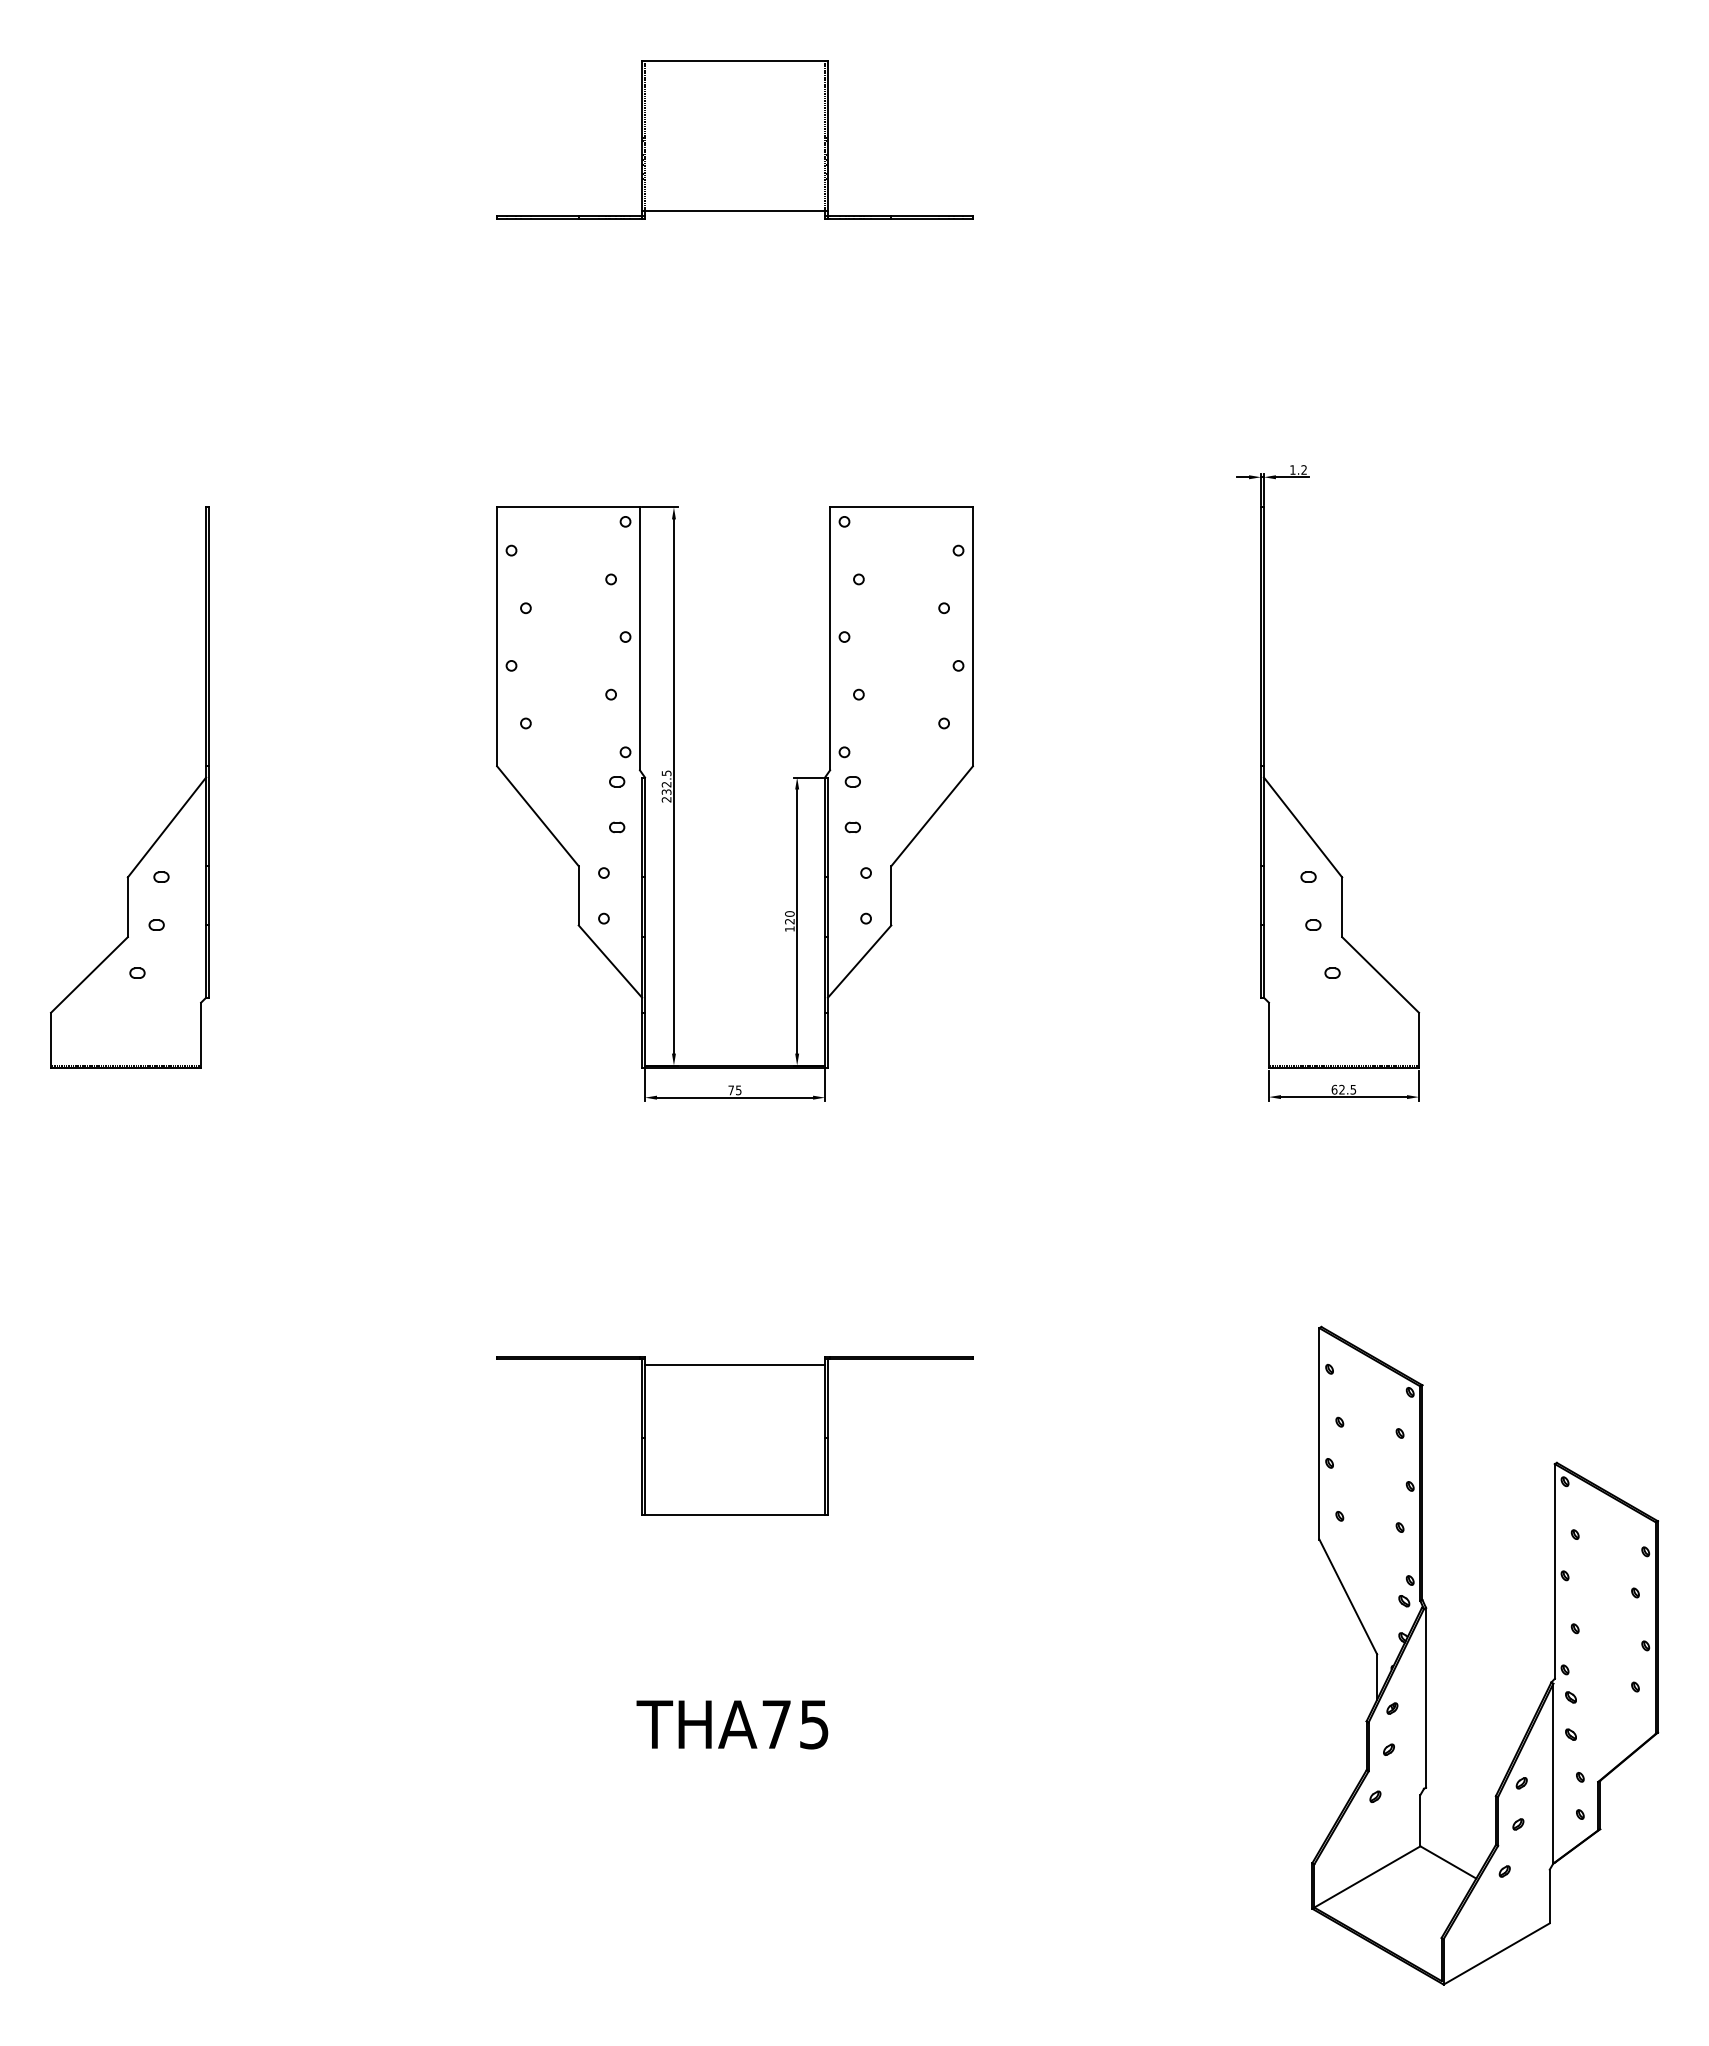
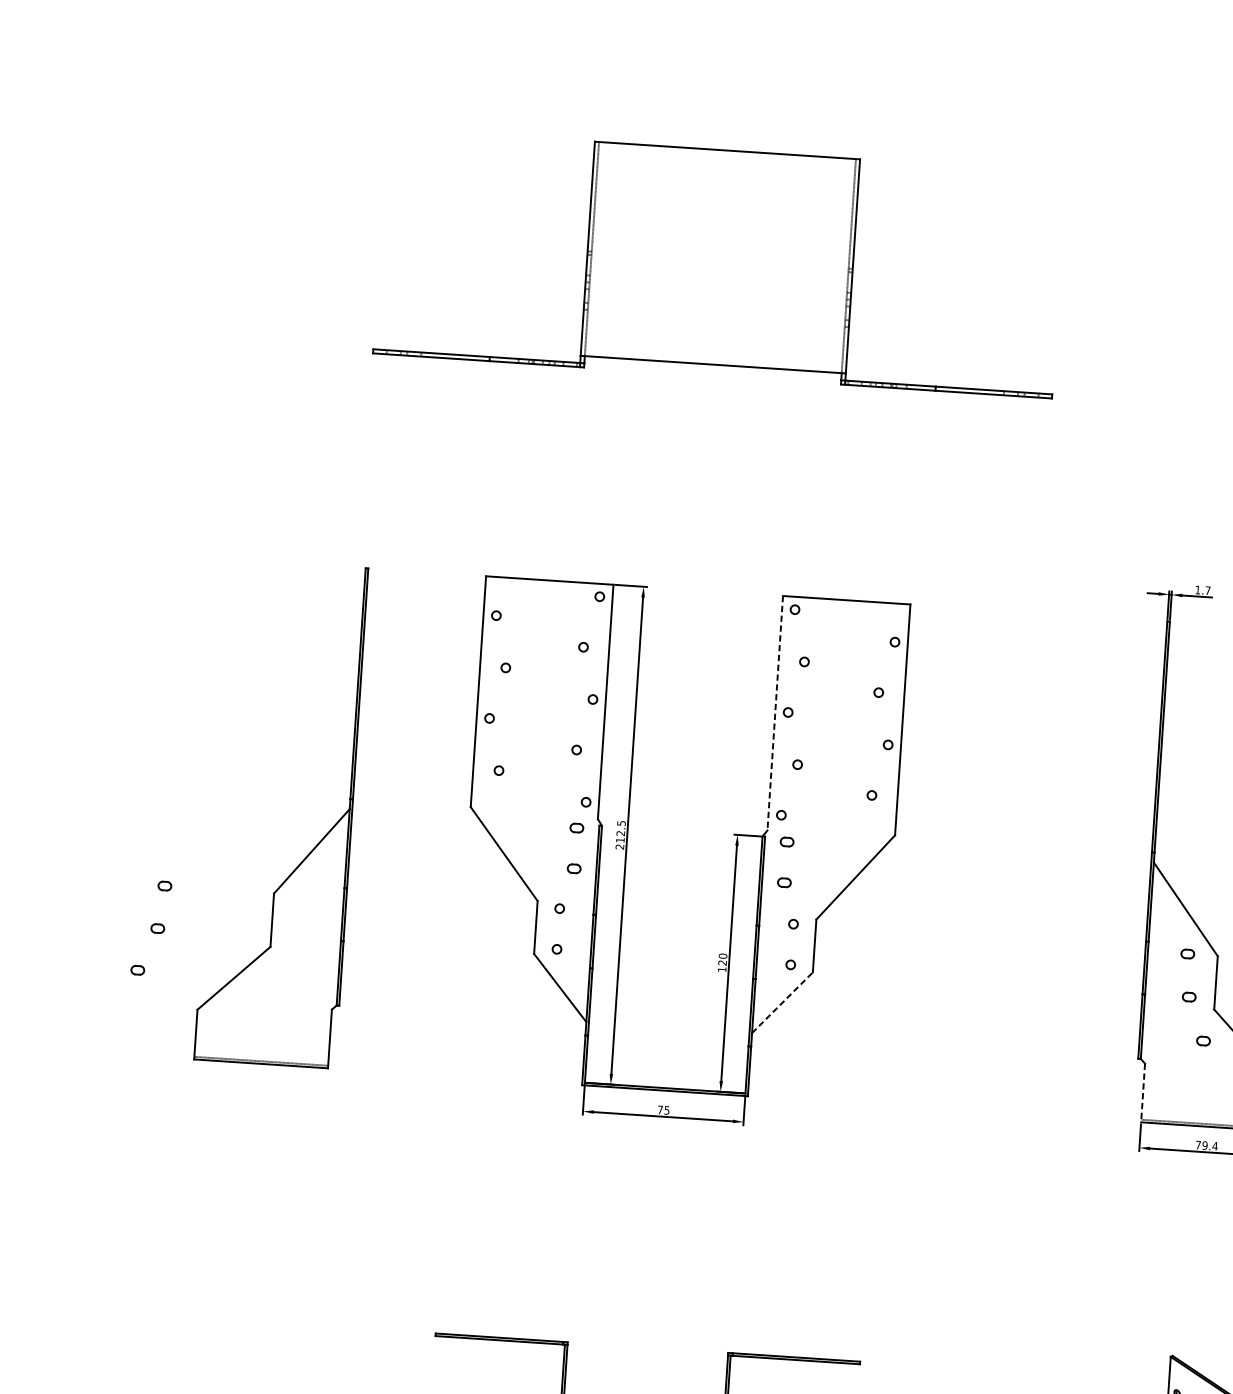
part: (734, 139) -> (719, 262), size x1.6
text: (1303, 469) -> (1207, 590), 1.2 -> 1.7
line: (830, 639) -> (775, 713), solid -> dashed
text: (666, 791) -> (620, 839), 232.5 -> 212.5
part: (172, 818) -> (317, 843), moved
line: (859, 961) -> (782, 1002), solid -> dashed
line: (1268, 1035) -> (1142, 1092), solid -> dashed
text: (1343, 1089) -> (1206, 1145), 62.5 -> 79.4
line: (735, 1364) -> (647, 1354), removed

